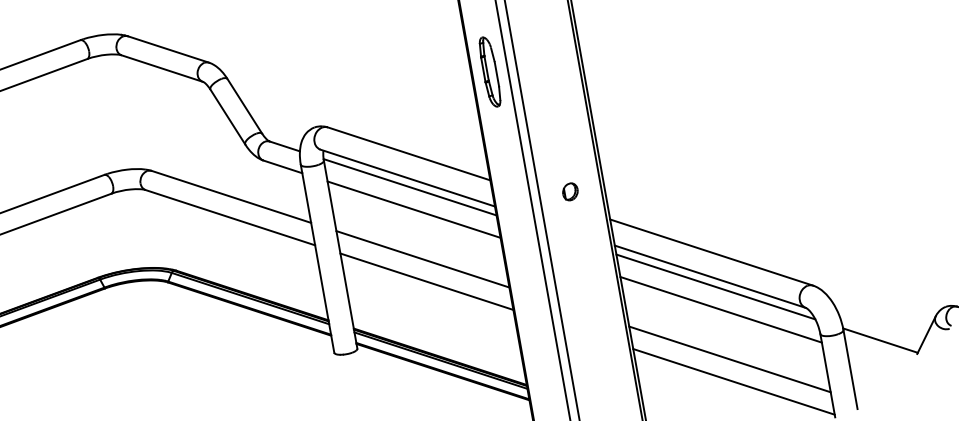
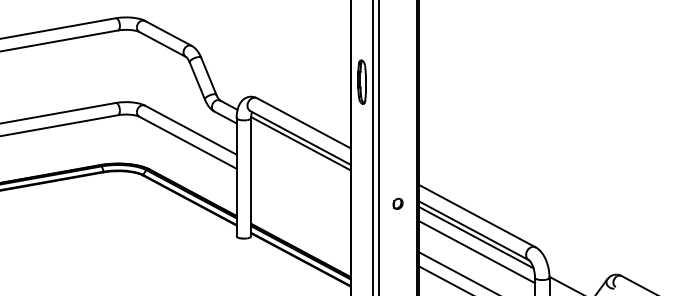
part: (569, 191) -> (397, 203), moved
line: (413, 209) -> (300, 157), removed
line: (422, 258) -> (300, 188), removed
line: (426, 280) -> (300, 202), removed

